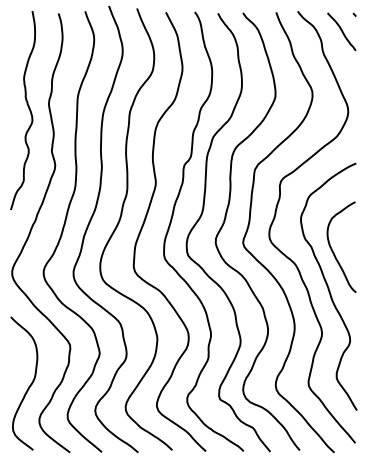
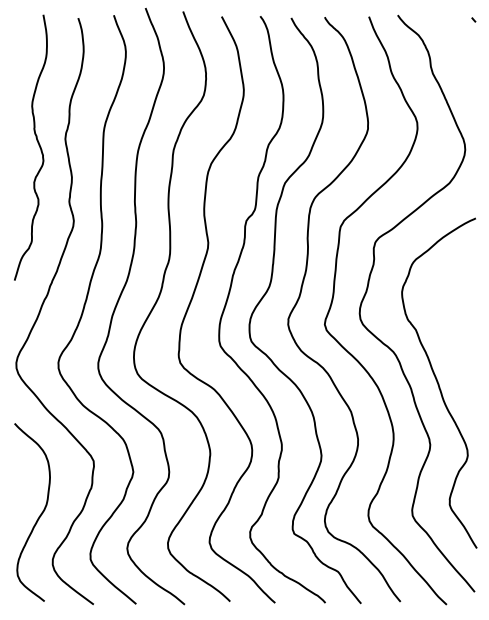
curve: (341, 31) -> (456, 42), removed
curve: (334, 252) -> (446, 337), removed

